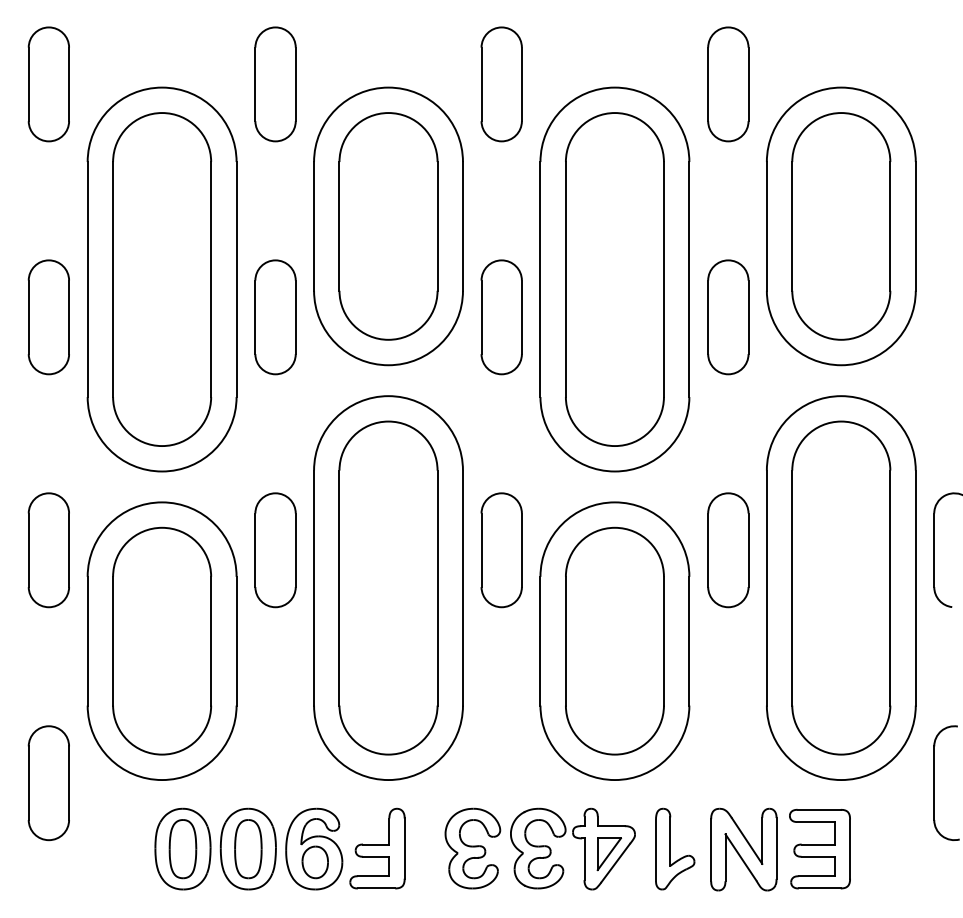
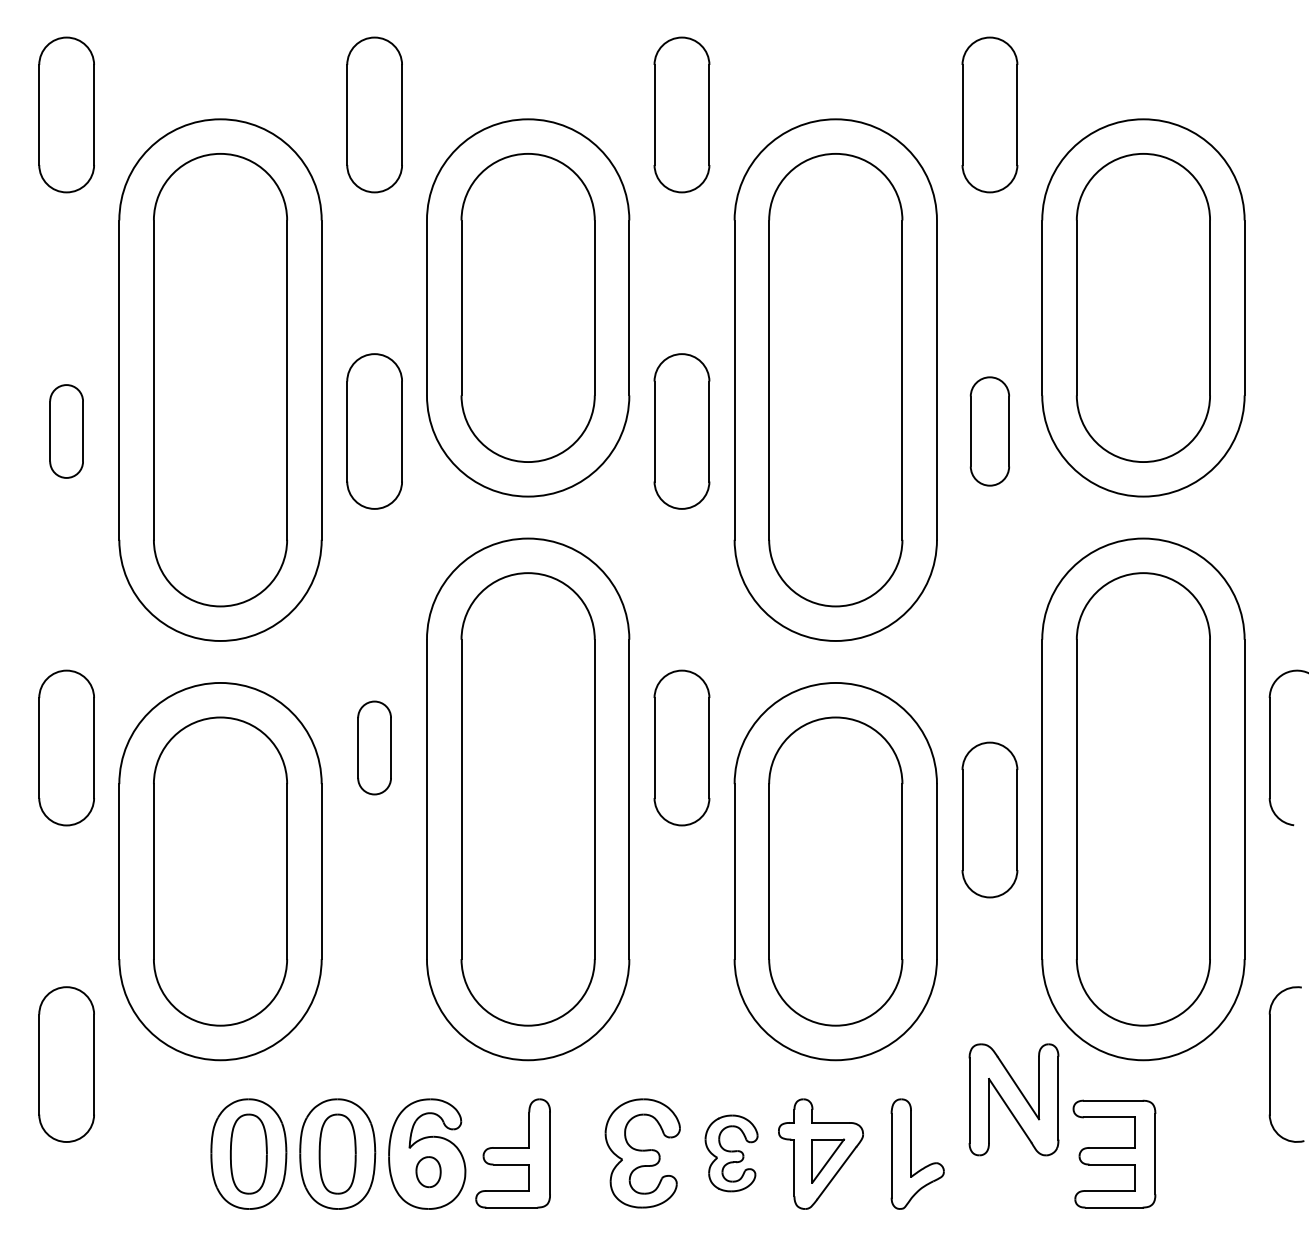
part: (48, 317) -> (66, 431), size x0.6
part: (728, 317) -> (989, 431), size x0.7
part: (275, 549) -> (374, 747), size x0.6
part: (728, 549) -> (989, 819), moved
part: (538, 848) -> (731, 1153), size x0.7
part: (743, 849) -> (1013, 1099), moved
part: (315, 861) -> (428, 1171), size x0.7

